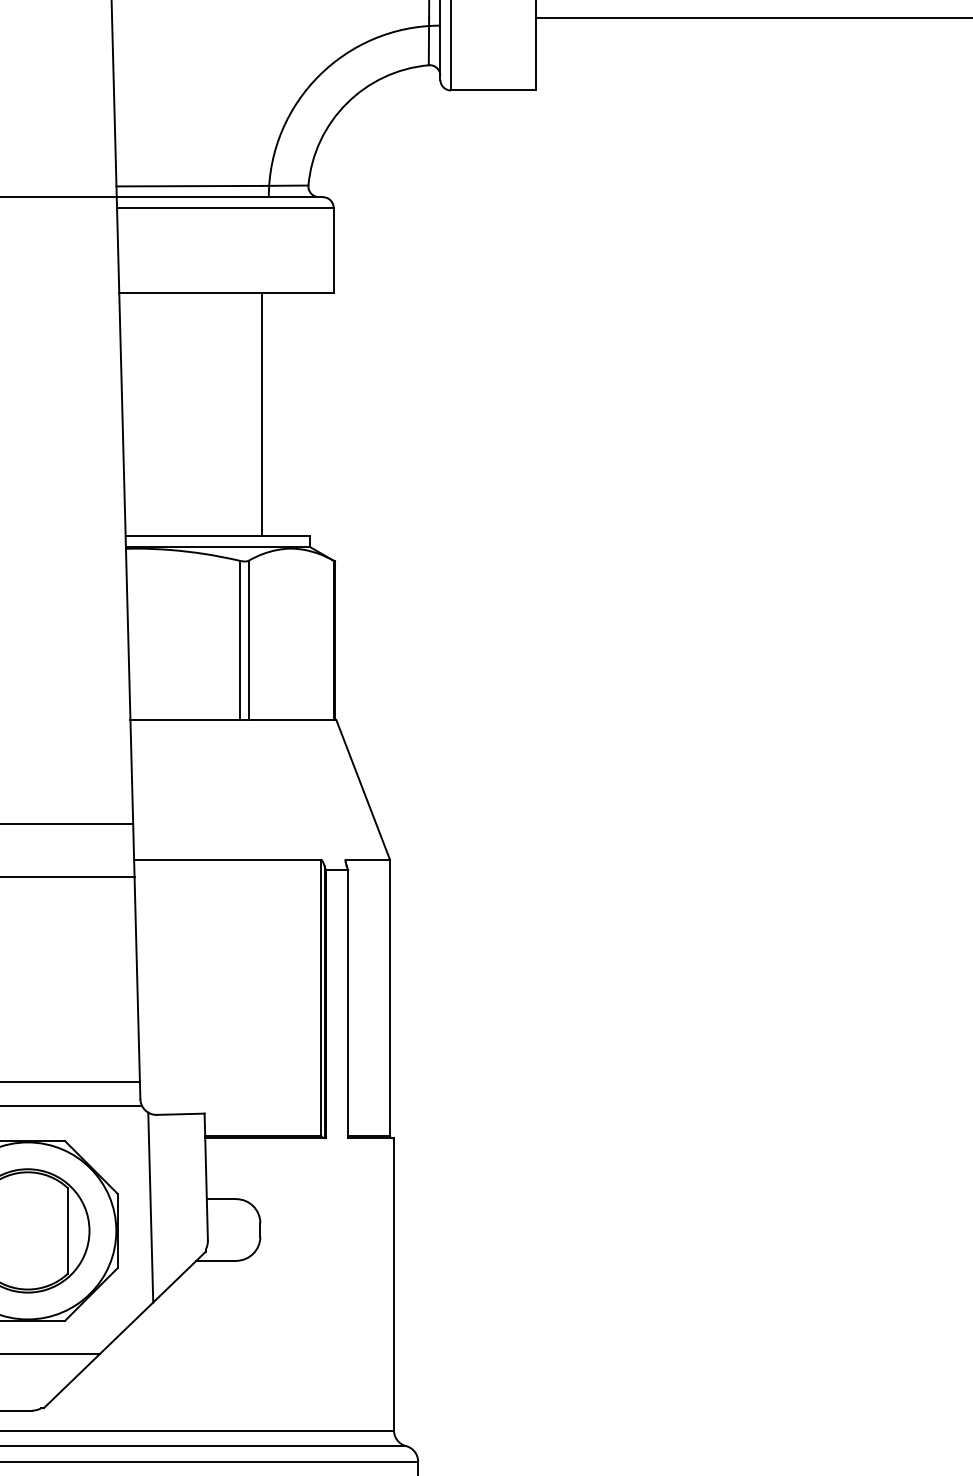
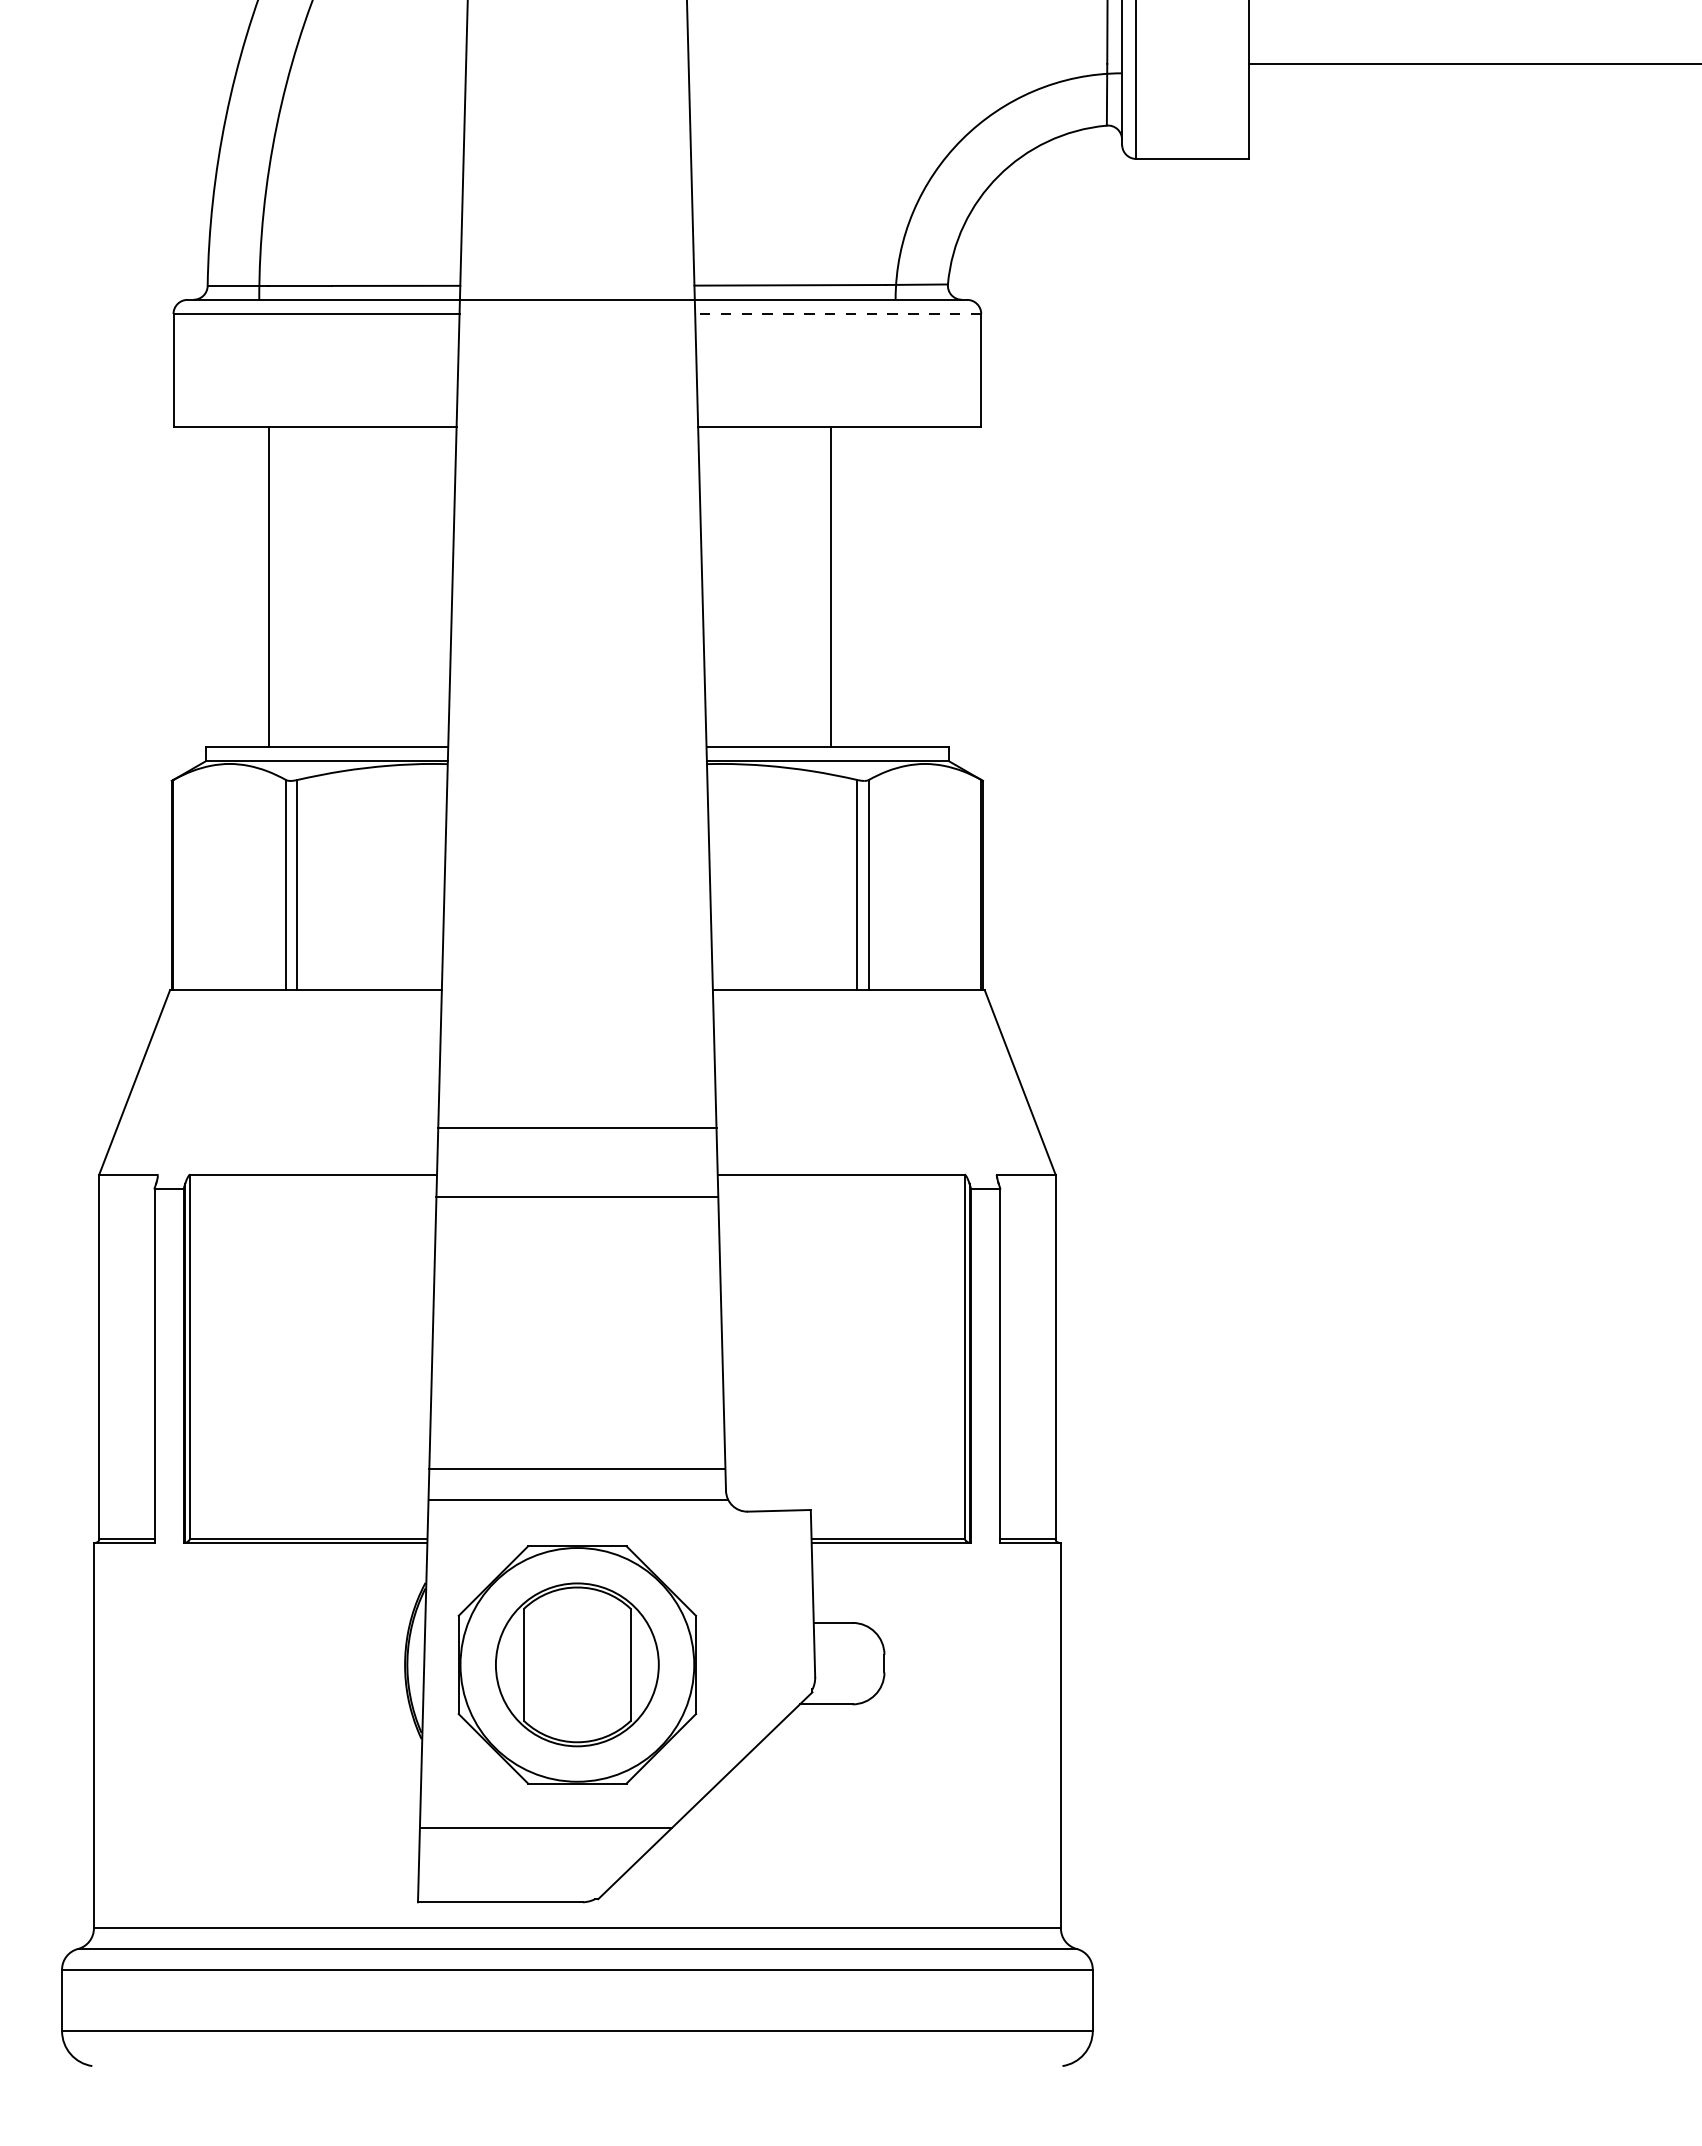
line: (224, 207) -> (837, 313), solid -> dashed
line: (261, 414) -> (831, 586), moved
line: (150, 1207) -> (739, 1633), removed

